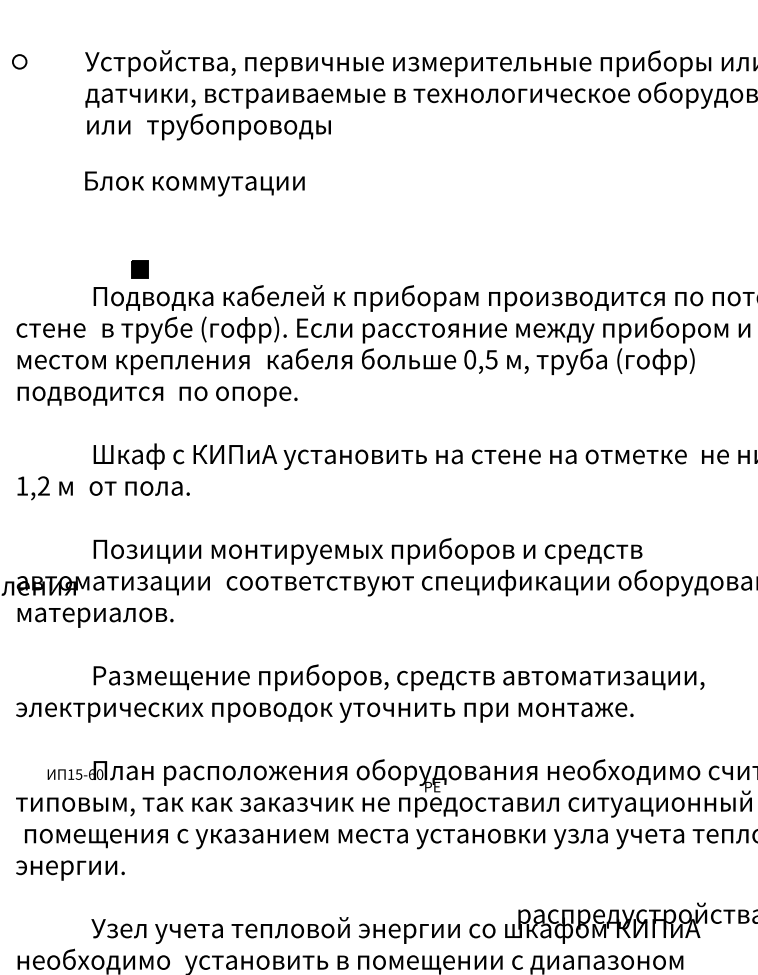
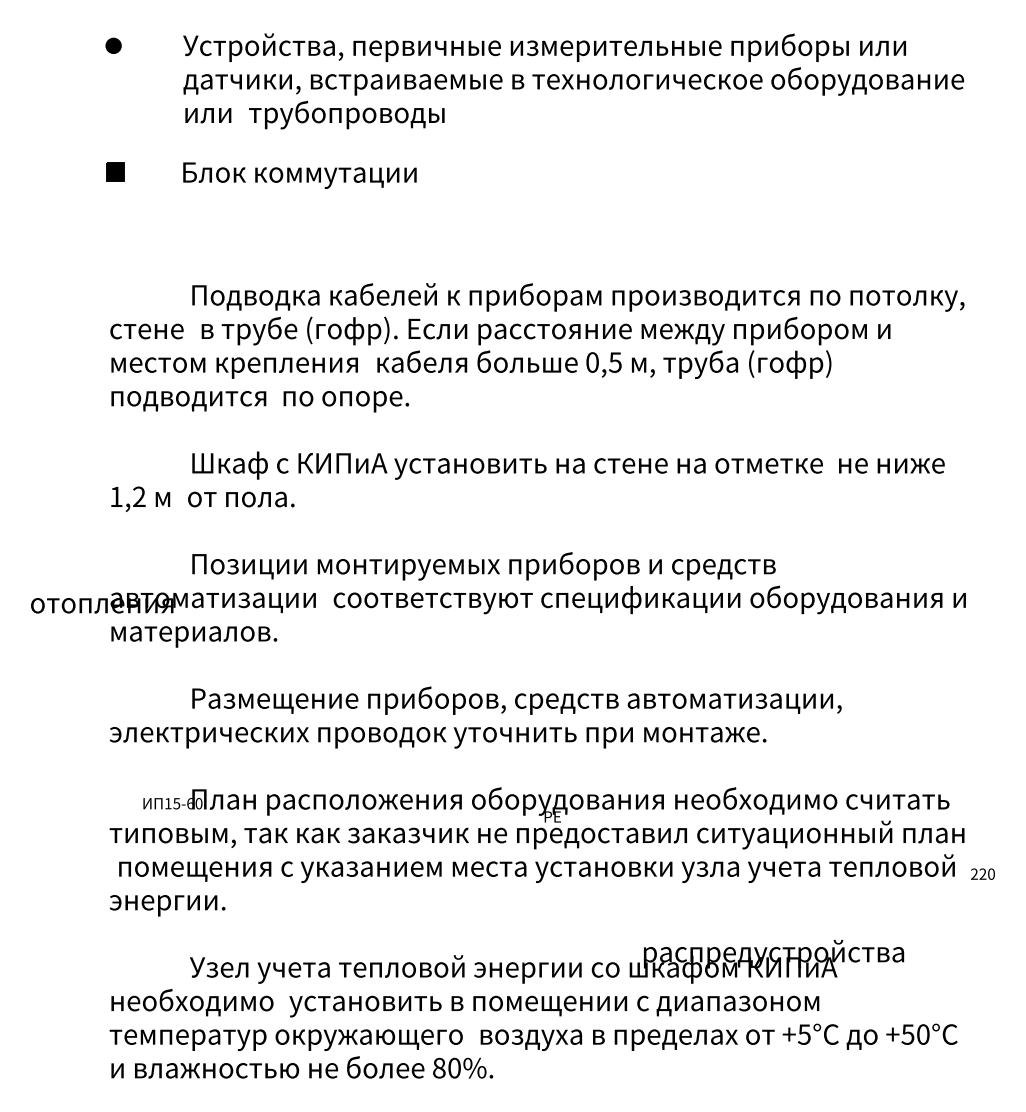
fill: (19, 61) -> (113, 45), added
part: (139, 269) -> (115, 171), moved

